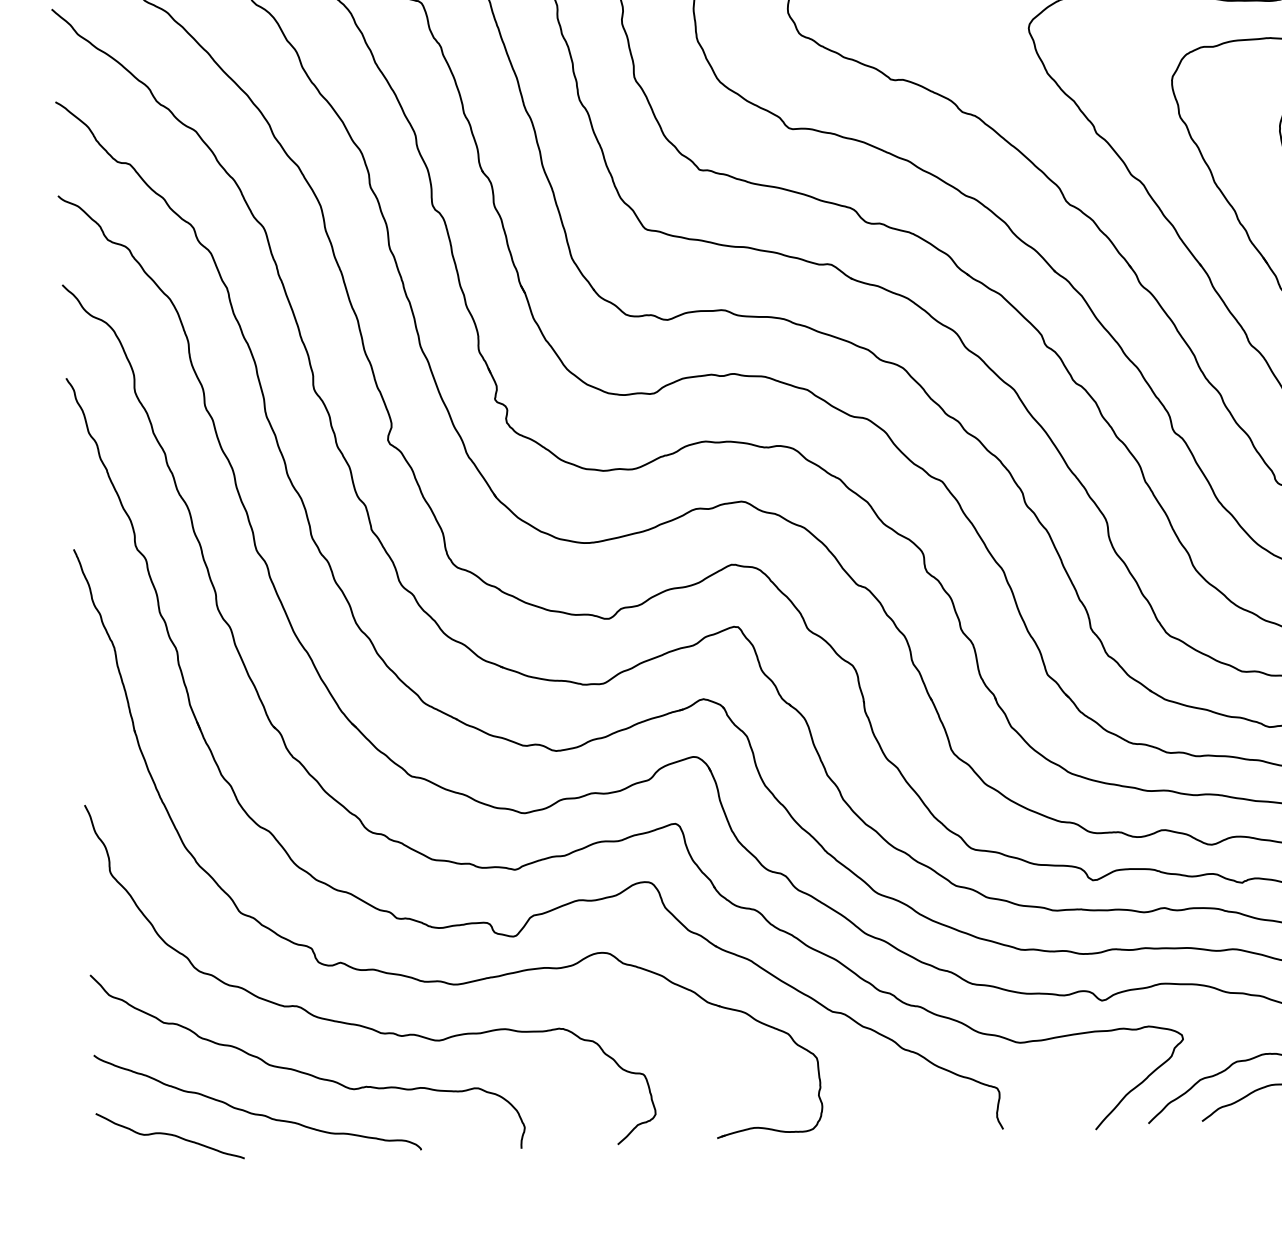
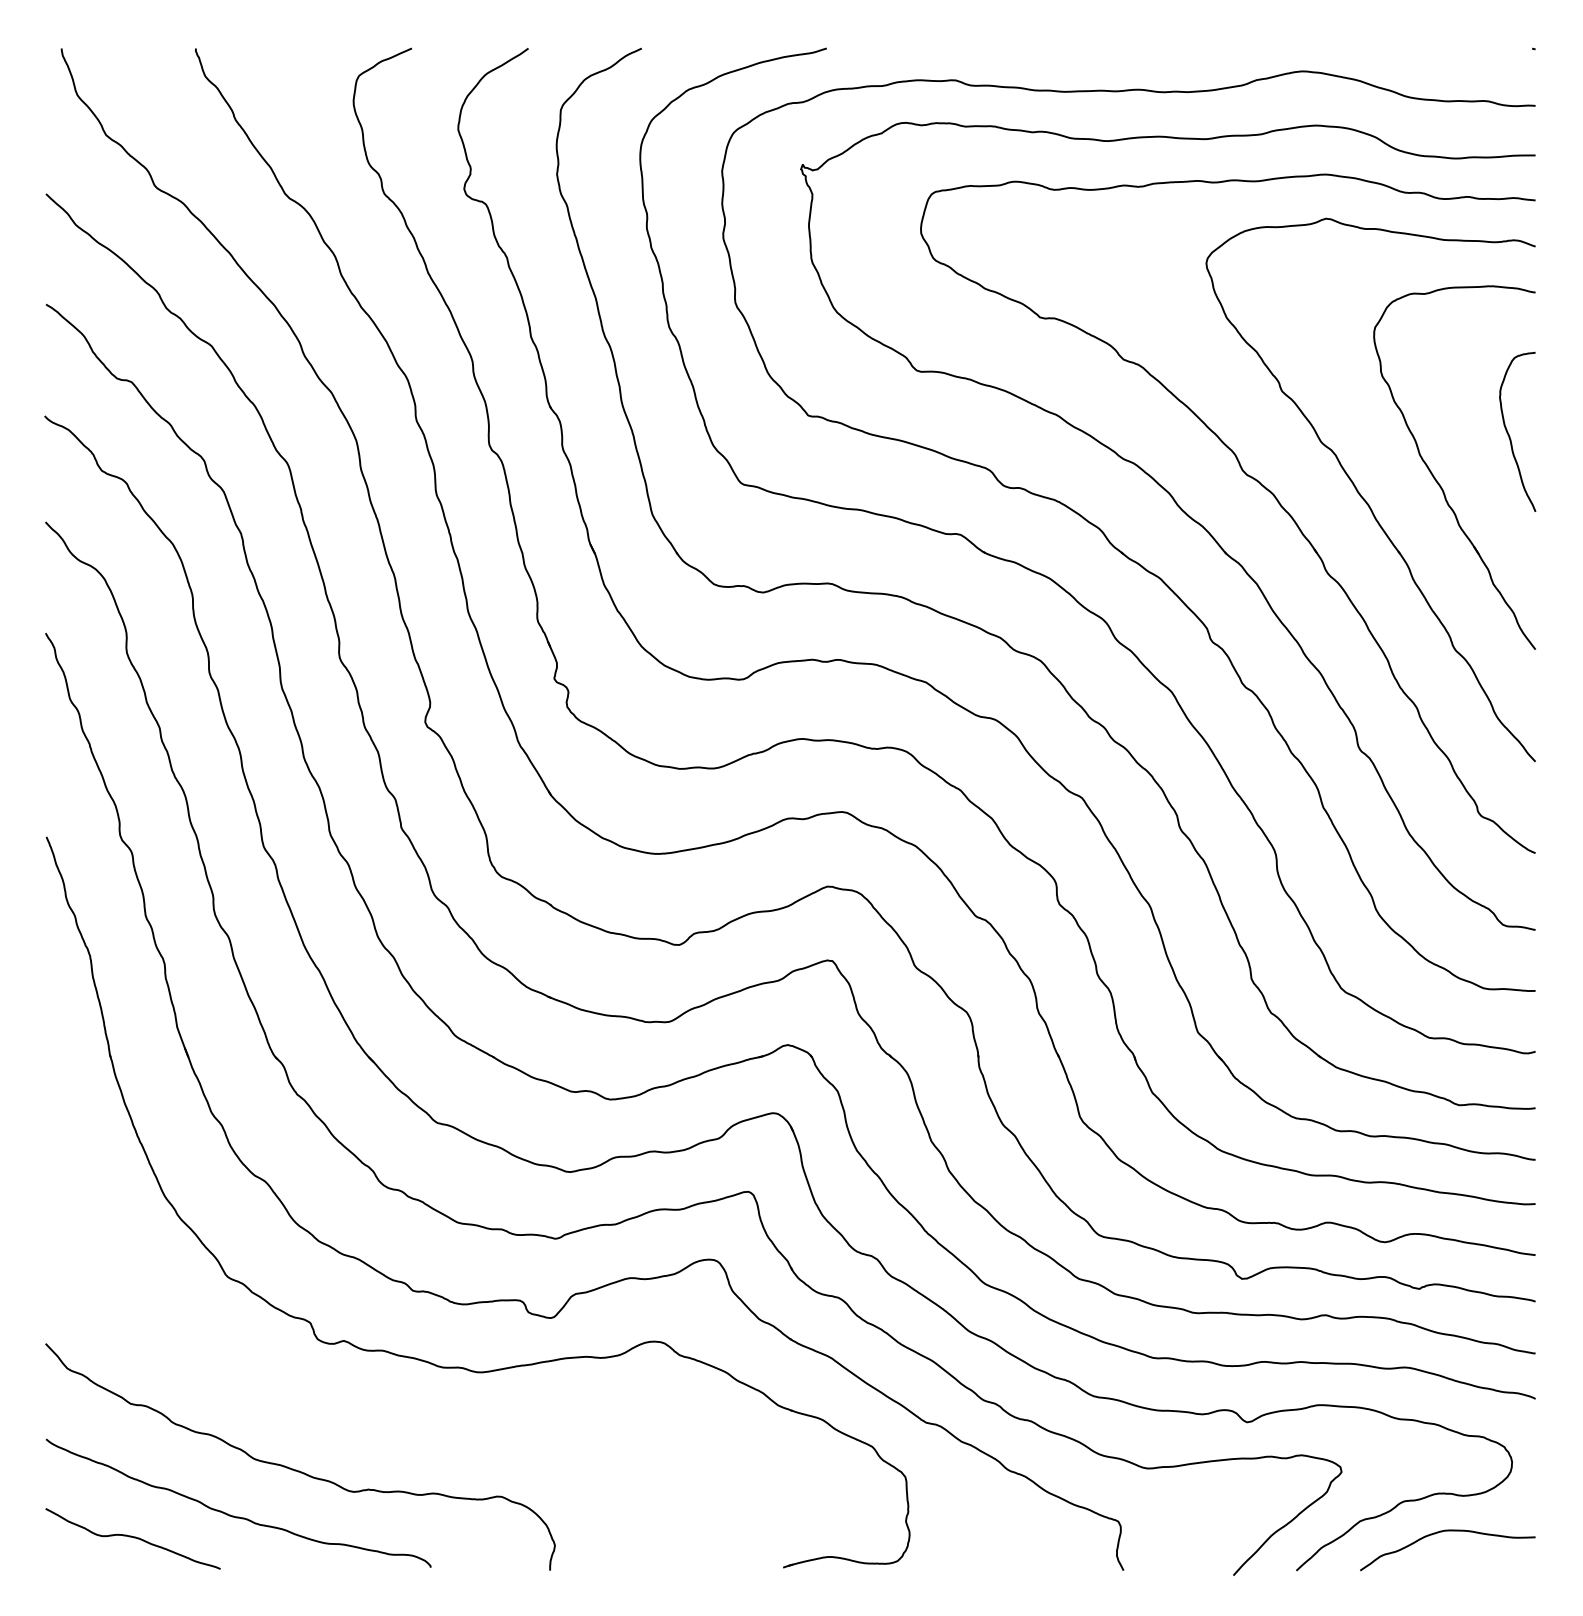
curve: (360, 1024) -> (364, 1415), removed

